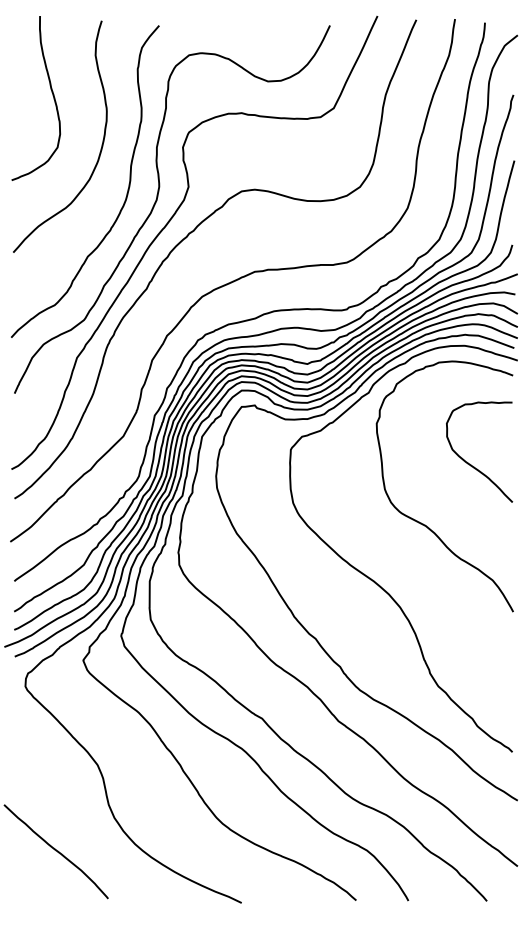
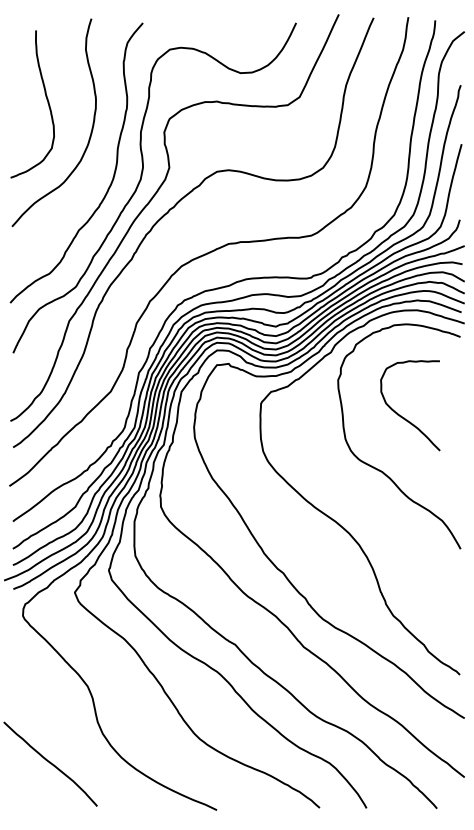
curve: (51, 94) -> (46, 100), moved
curve: (472, 465) -> (404, 417), moved

